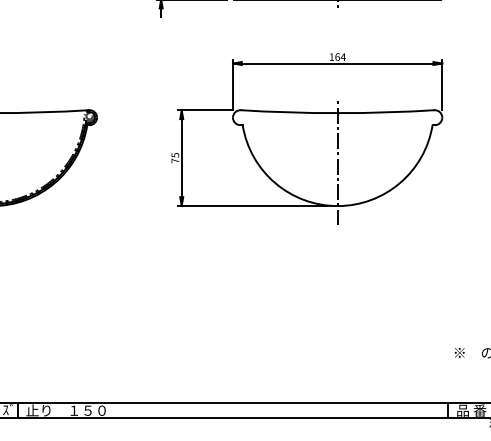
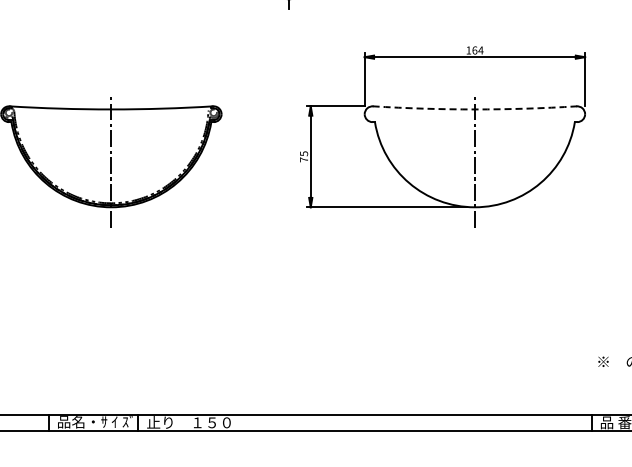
arc: (337, 113) -> (474, 109), solid -> dashed

